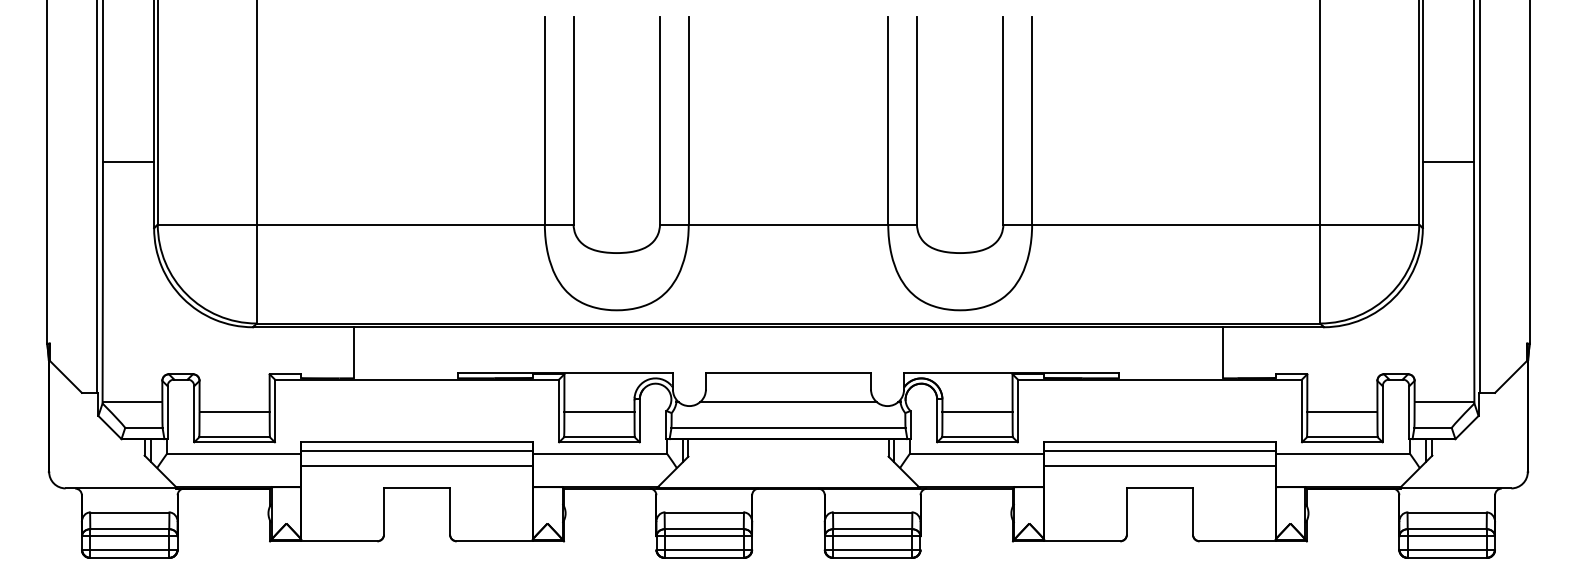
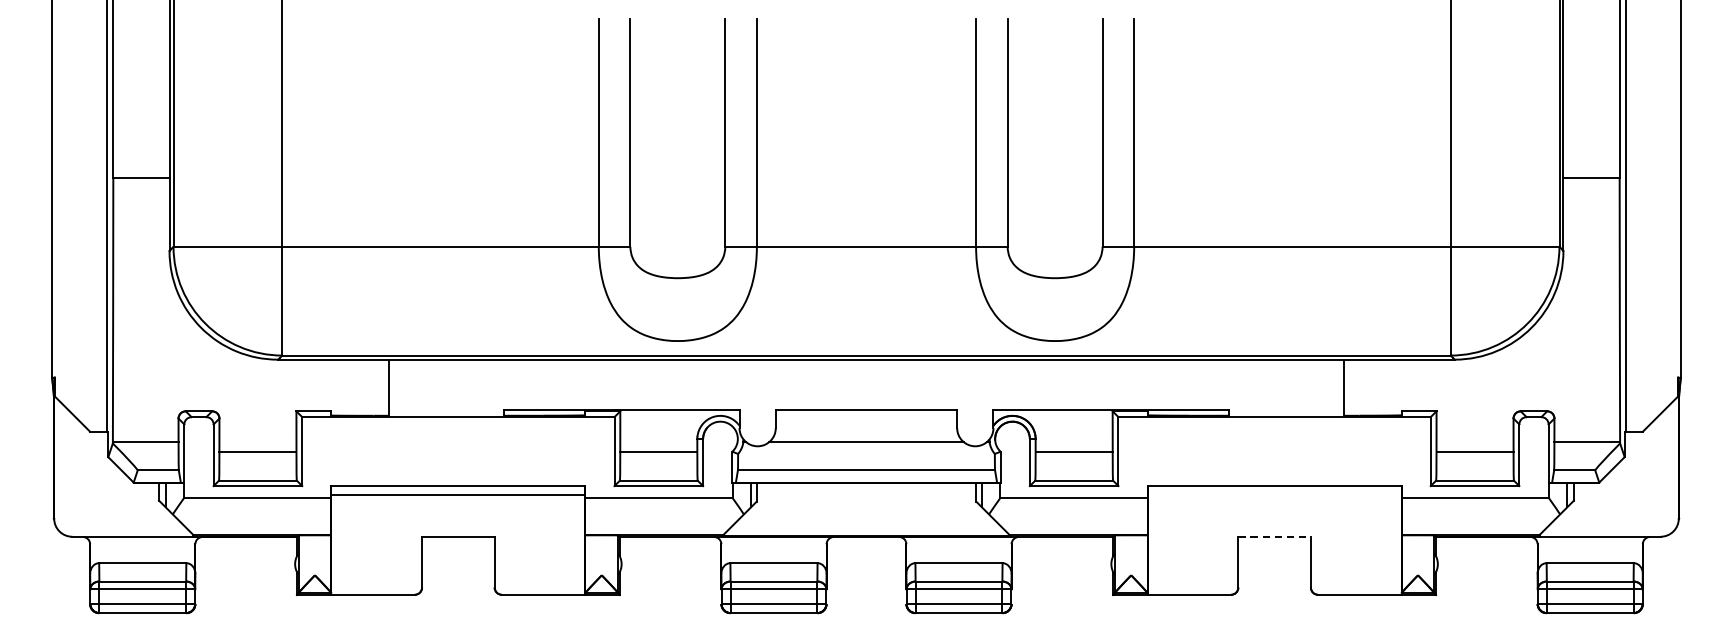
line: (1159, 450) -> (1274, 495), removed
line: (416, 465) -> (457, 511), removed
line: (1159, 465) -> (1274, 511), removed
line: (1160, 488) -> (1275, 536), solid -> dashed

